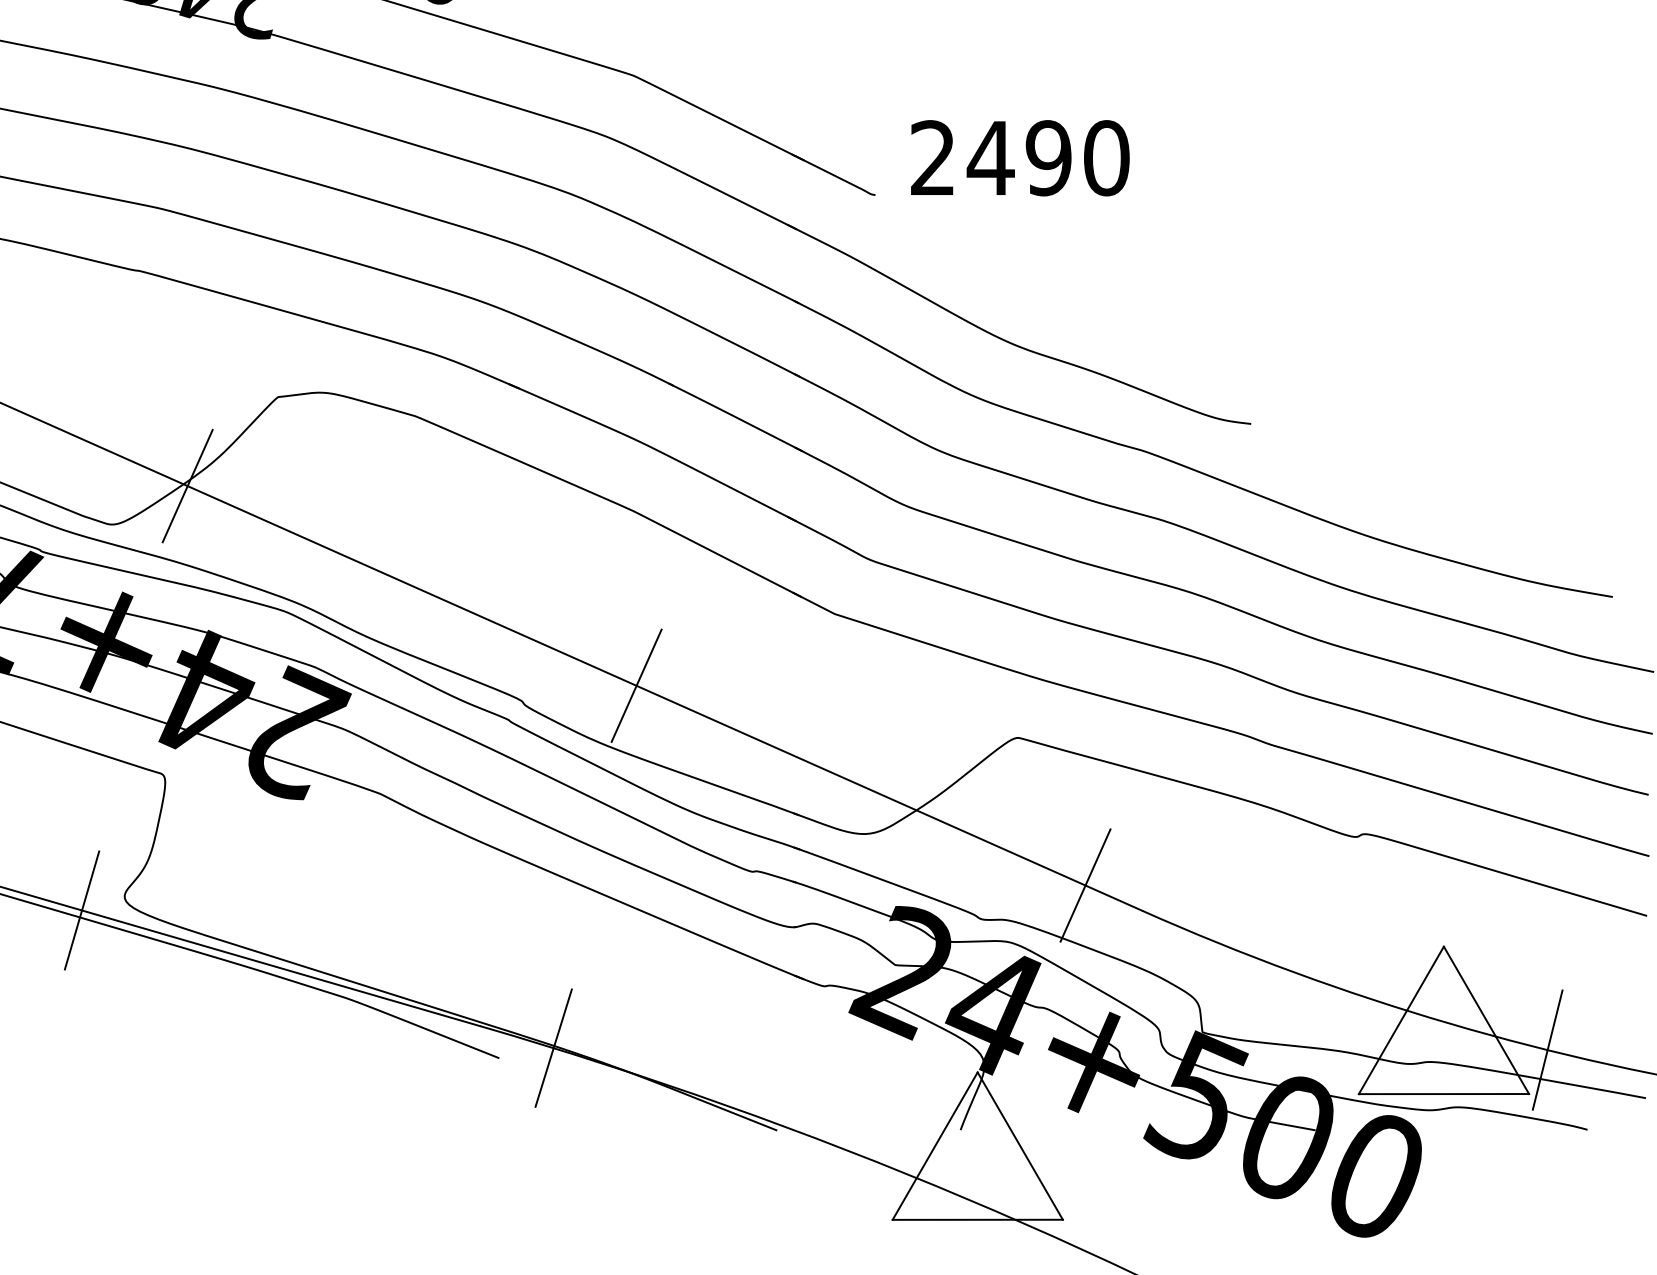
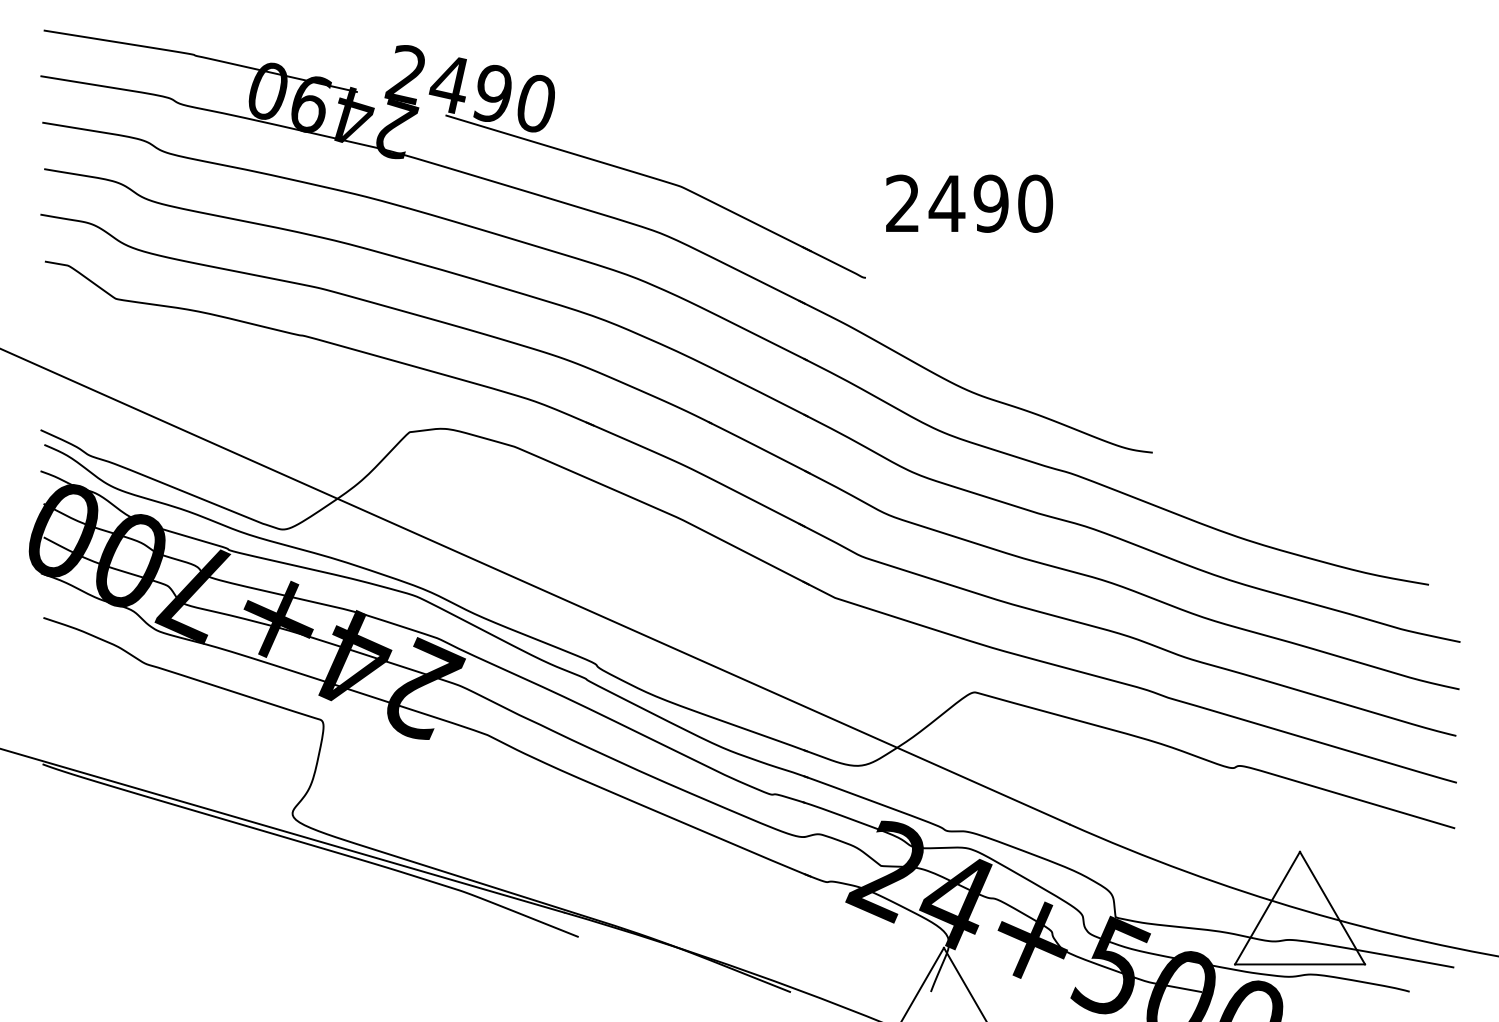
text: (1020, 157) -> (969, 203), moved
line: (187, 486) -> (340, 500), removed
line: (636, 685) -> (683, 652), removed
line: (1085, 885) -> (1026, 805), removed
line: (81, 910) -> (259, 824), removed
line: (554, 1048) -> (620, 929), removed
line: (1546, 1049) -> (1378, 930), removed

